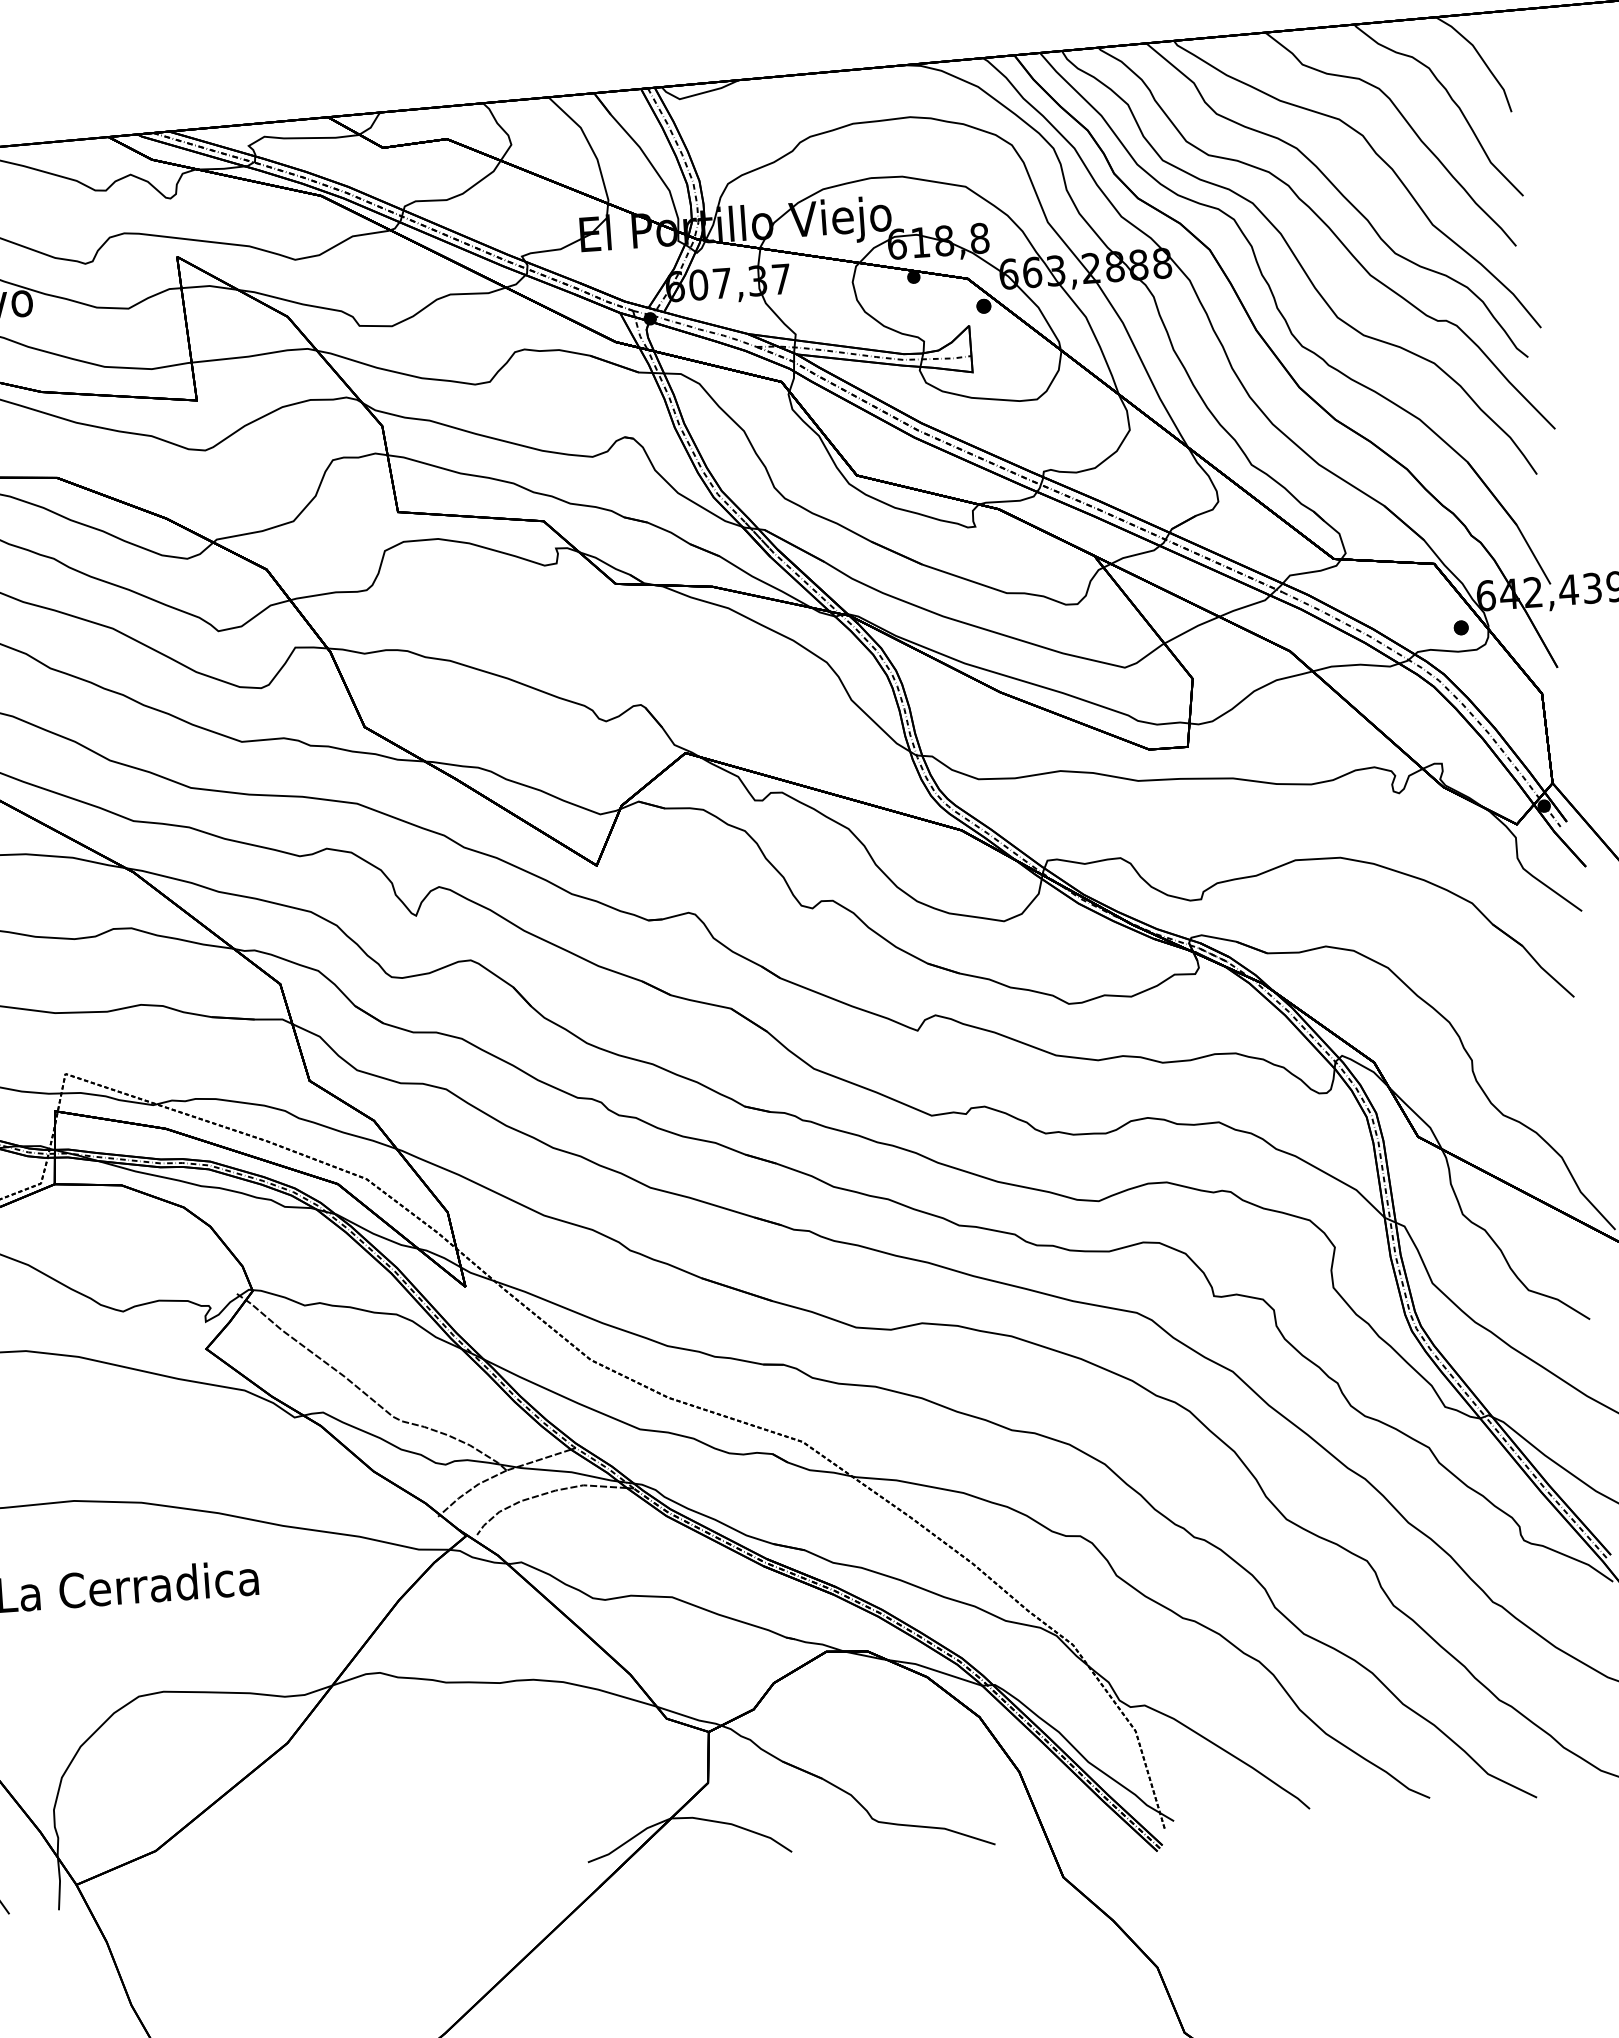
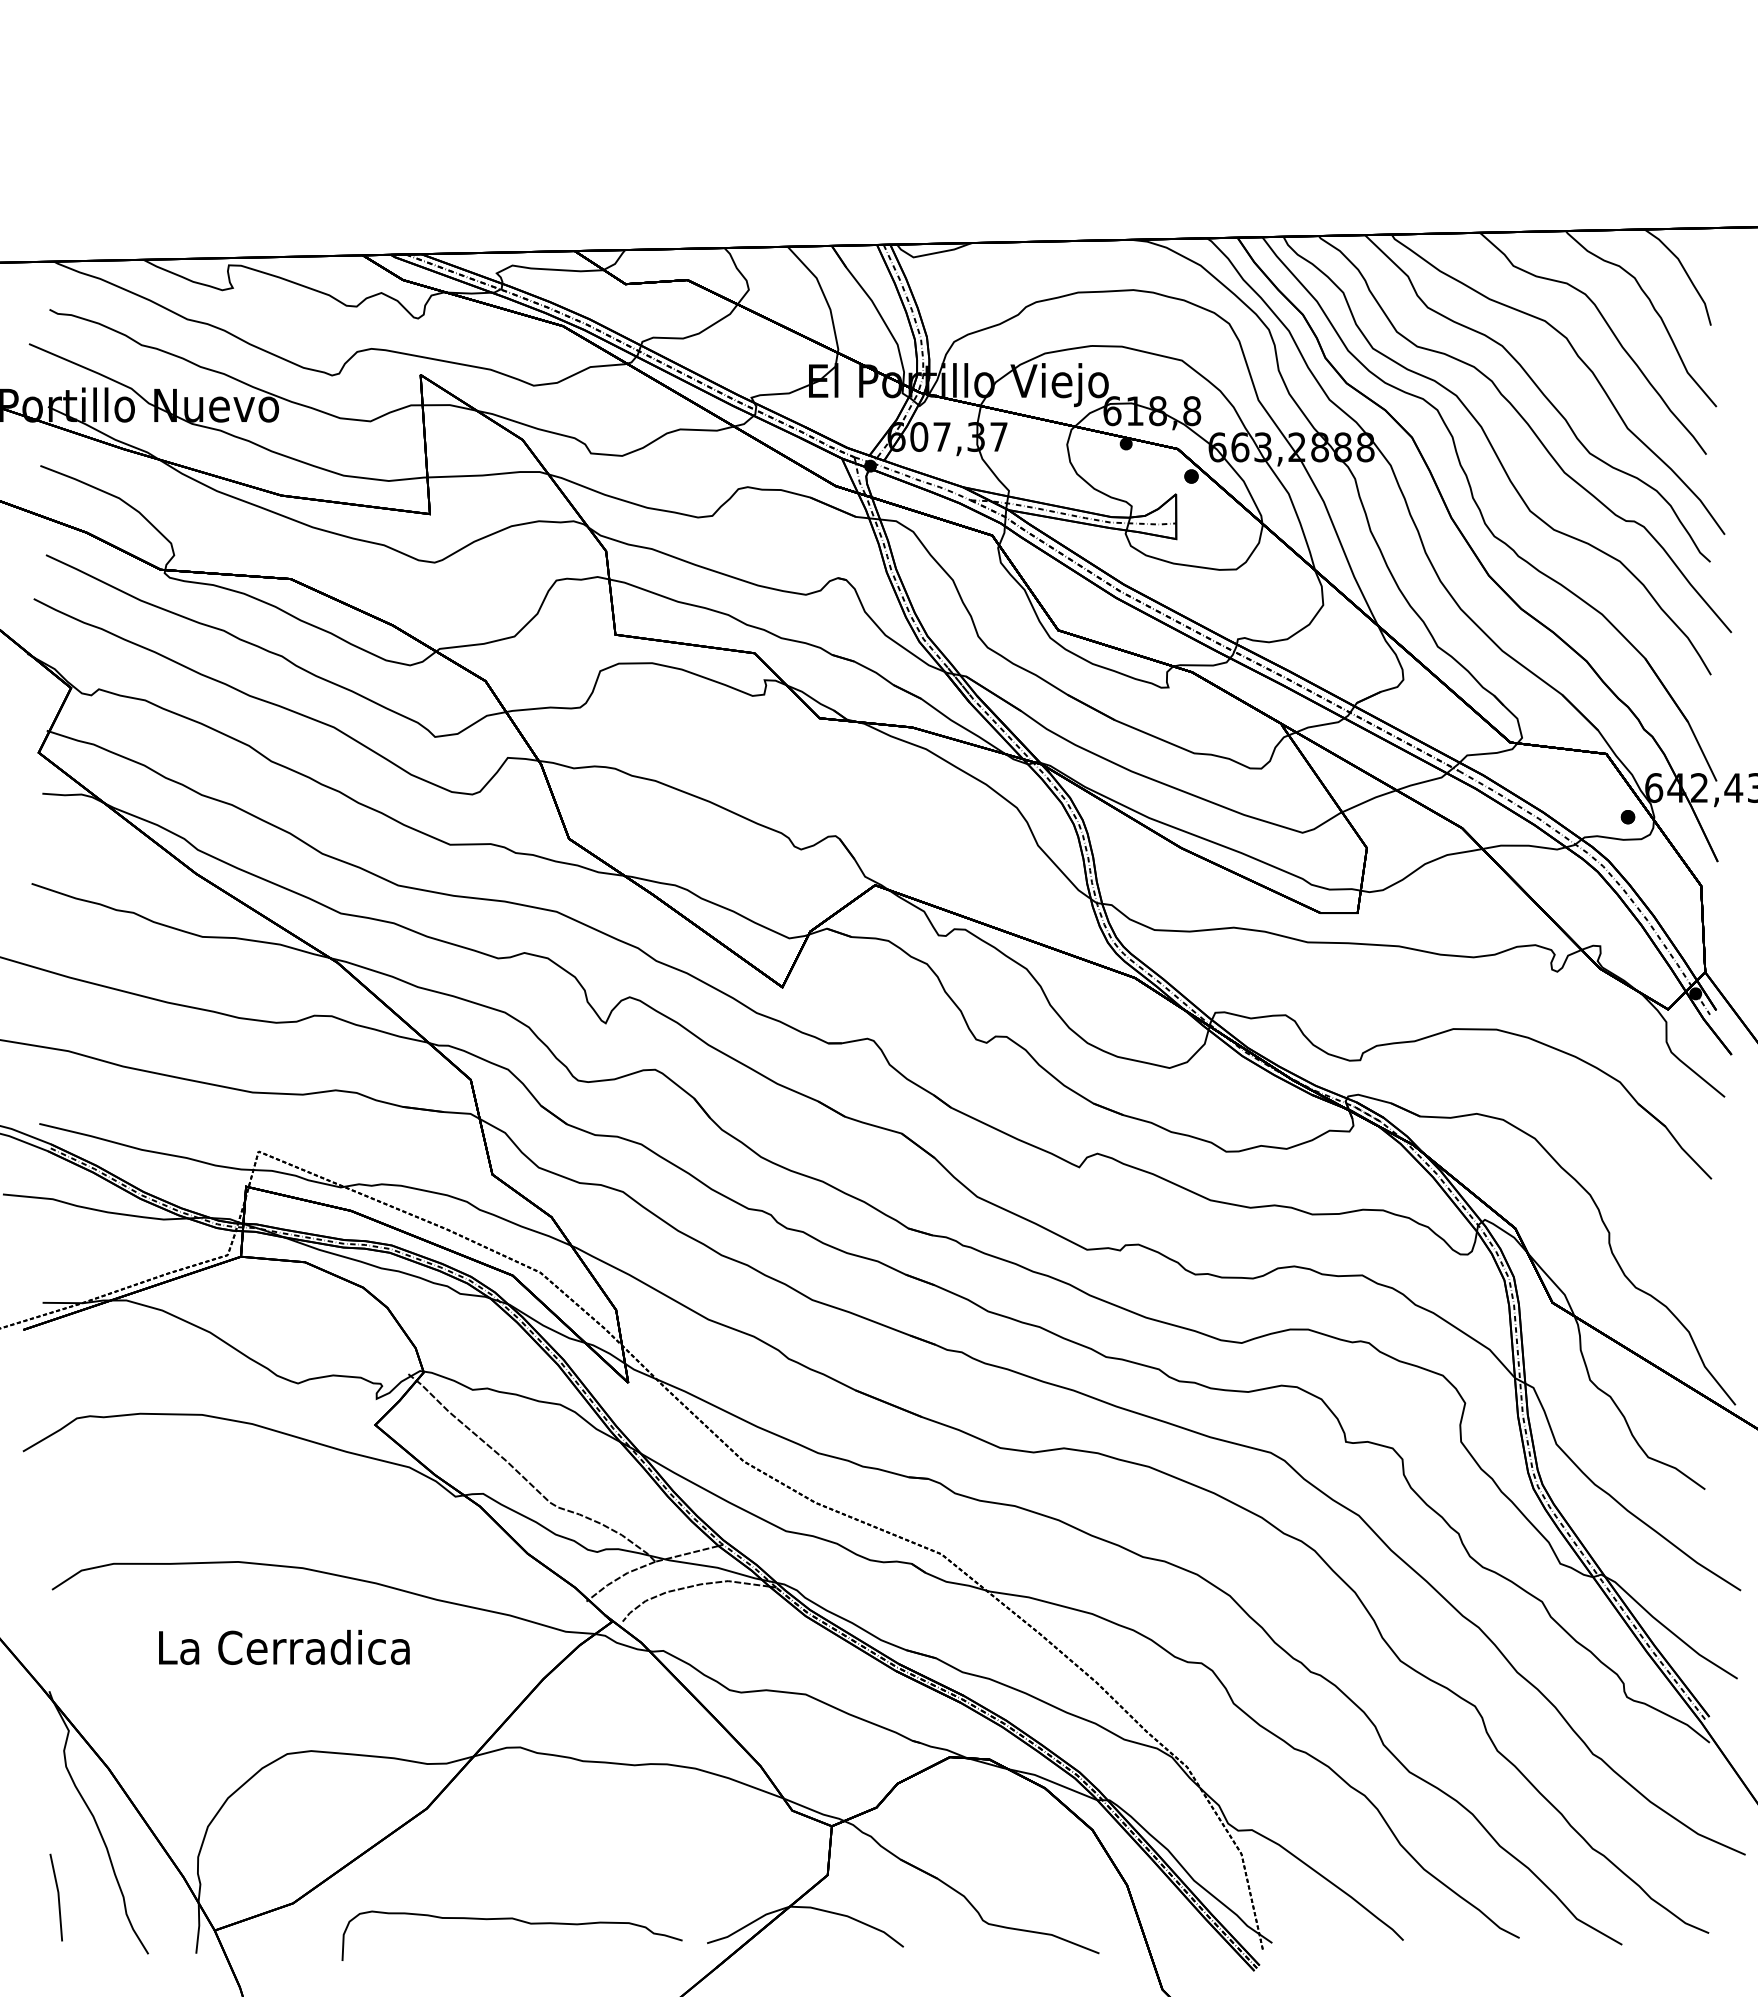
curve: (387, 1852) -> (515, 1920), added

